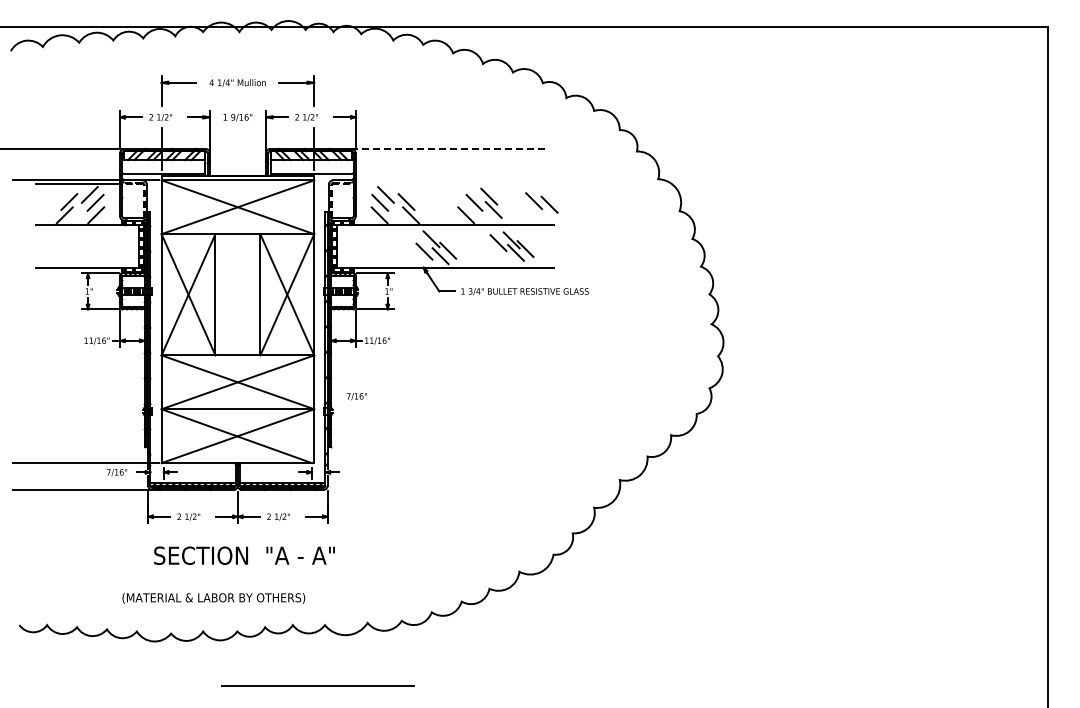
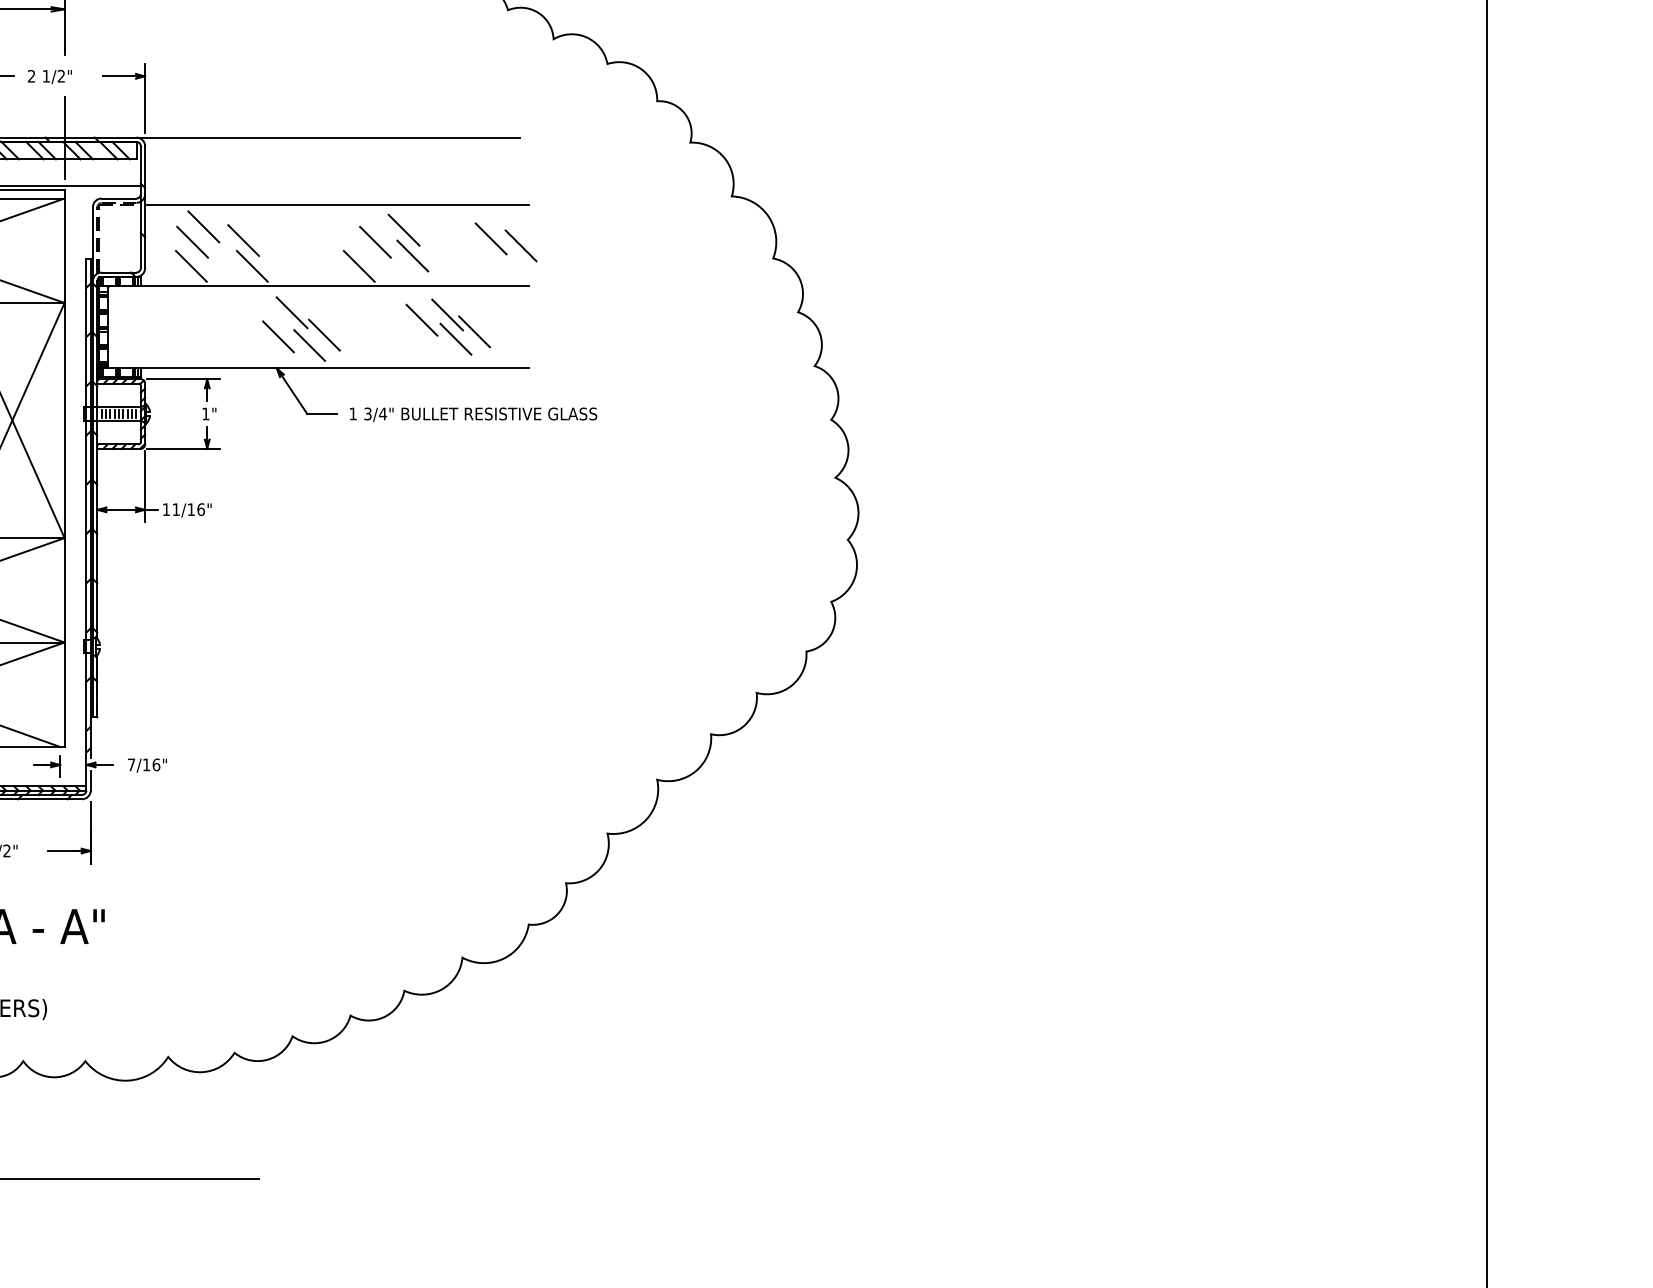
line: (450, 148) -> (328, 136), dashed -> solid
line: (454, 183) -> (336, 204), added
text: (356, 396) -> (146, 765), moved

